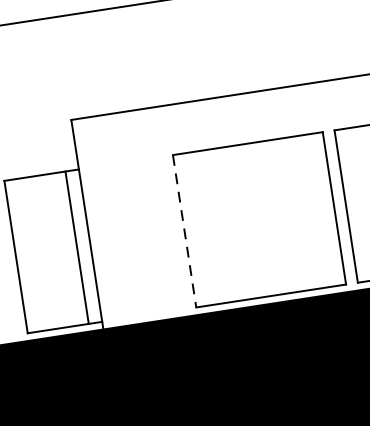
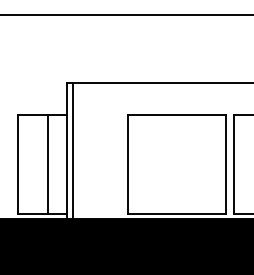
line: (97, 222) -> (73, 150), added
line: (185, 231) -> (128, 164), dashed -> solid
line: (77, 247) -> (48, 164), moved

